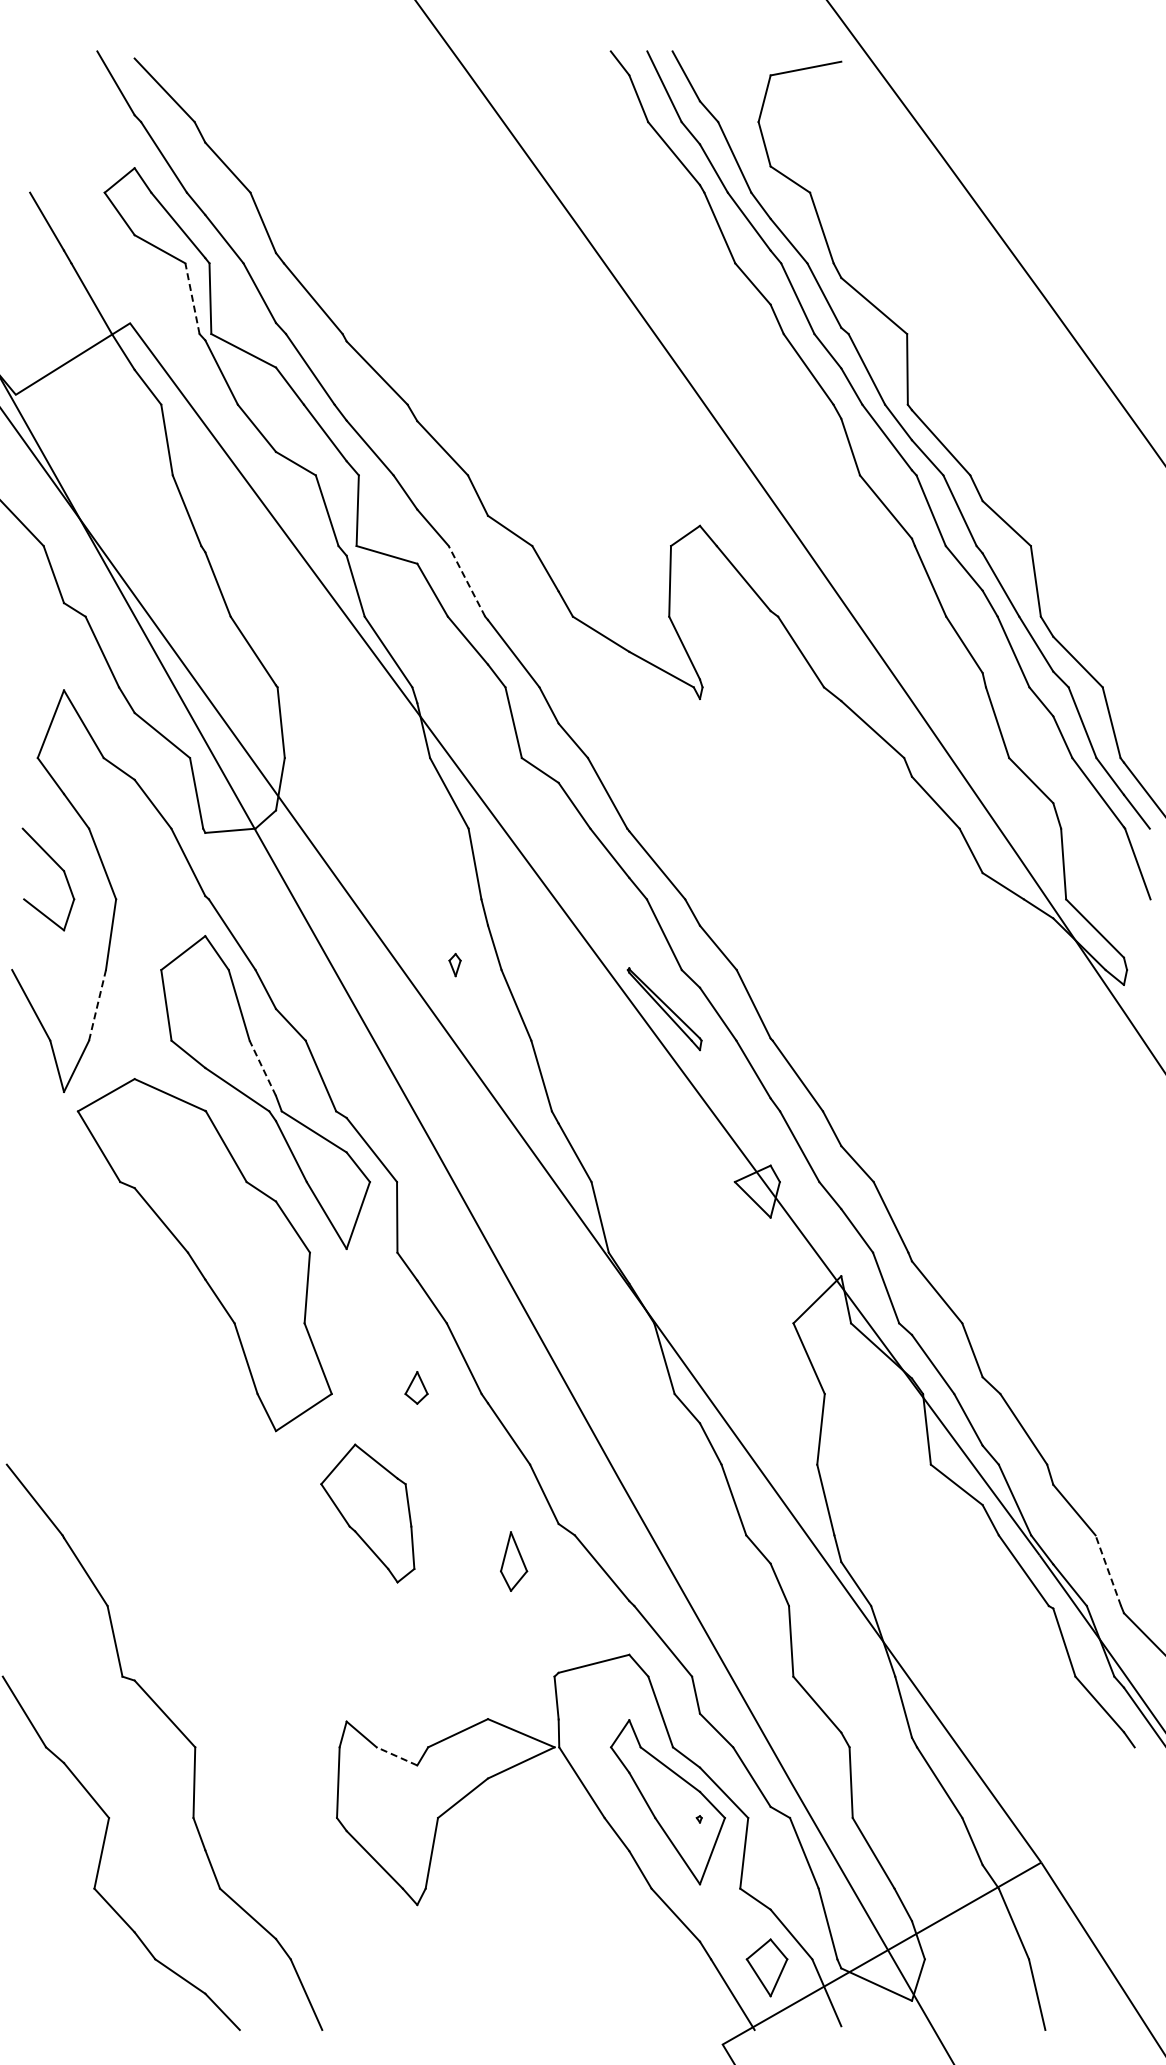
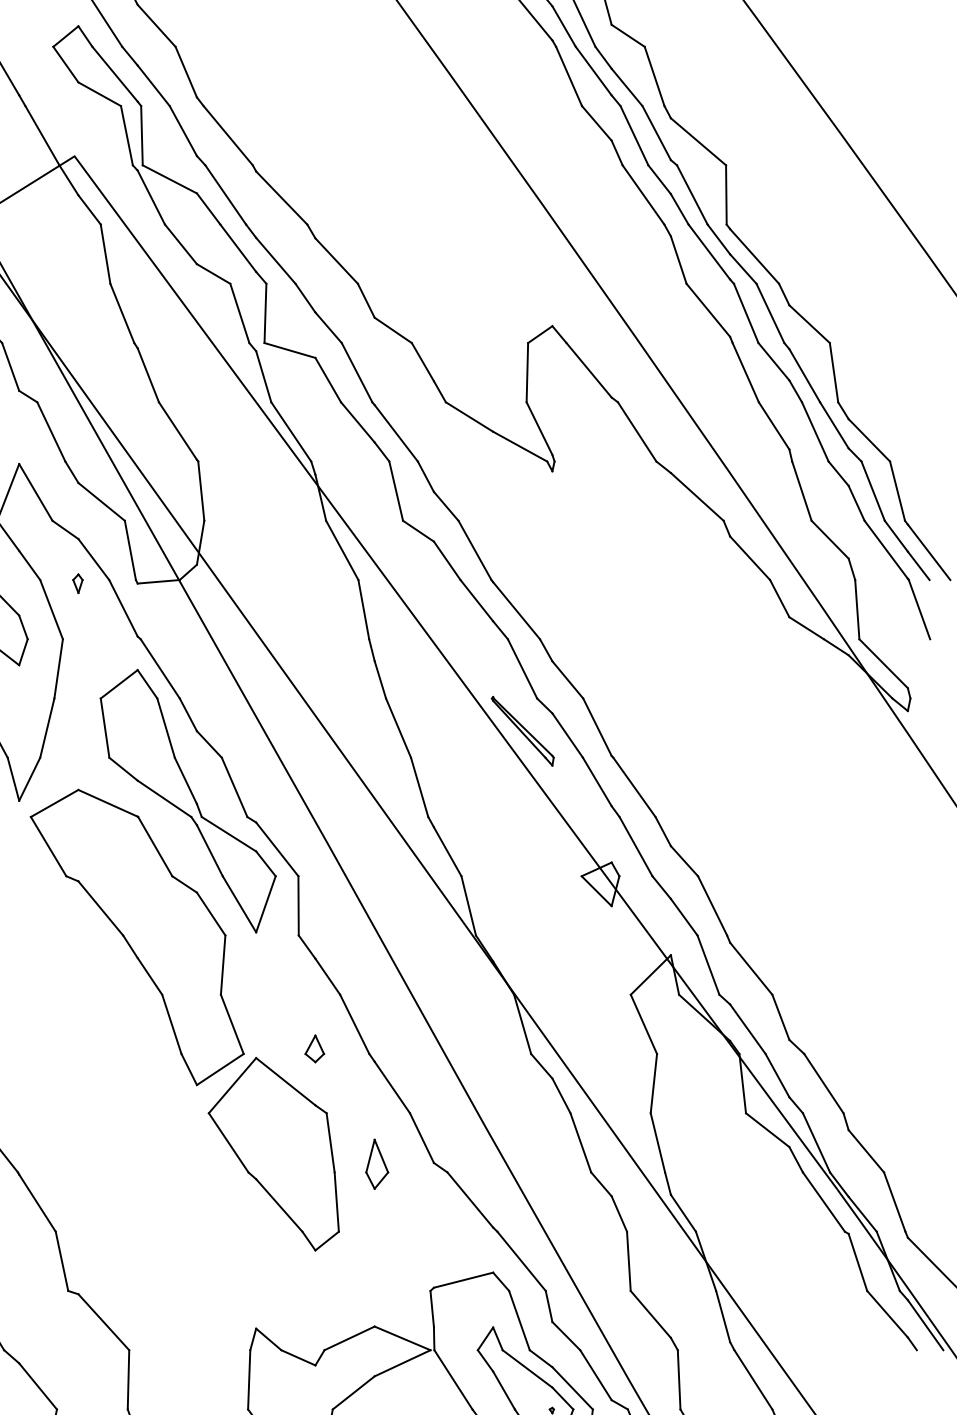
line: (192, 298) -> (126, 135), dashed -> solid
line: (467, 581) -> (357, 372), dashed -> solid
part: (454, 965) -> (77, 584), moved
line: (97, 1004) -> (47, 727), dashed -> solid
line: (262, 1068) -> (185, 781), dashed -> solid
part: (367, 1513) -> (273, 1154), size x1.67
part: (514, 1561) -> (377, 1164), moved
line: (1108, 1570) -> (894, 1201), dashed -> solid
line: (396, 1756) -> (297, 1357), dashed -> solid

